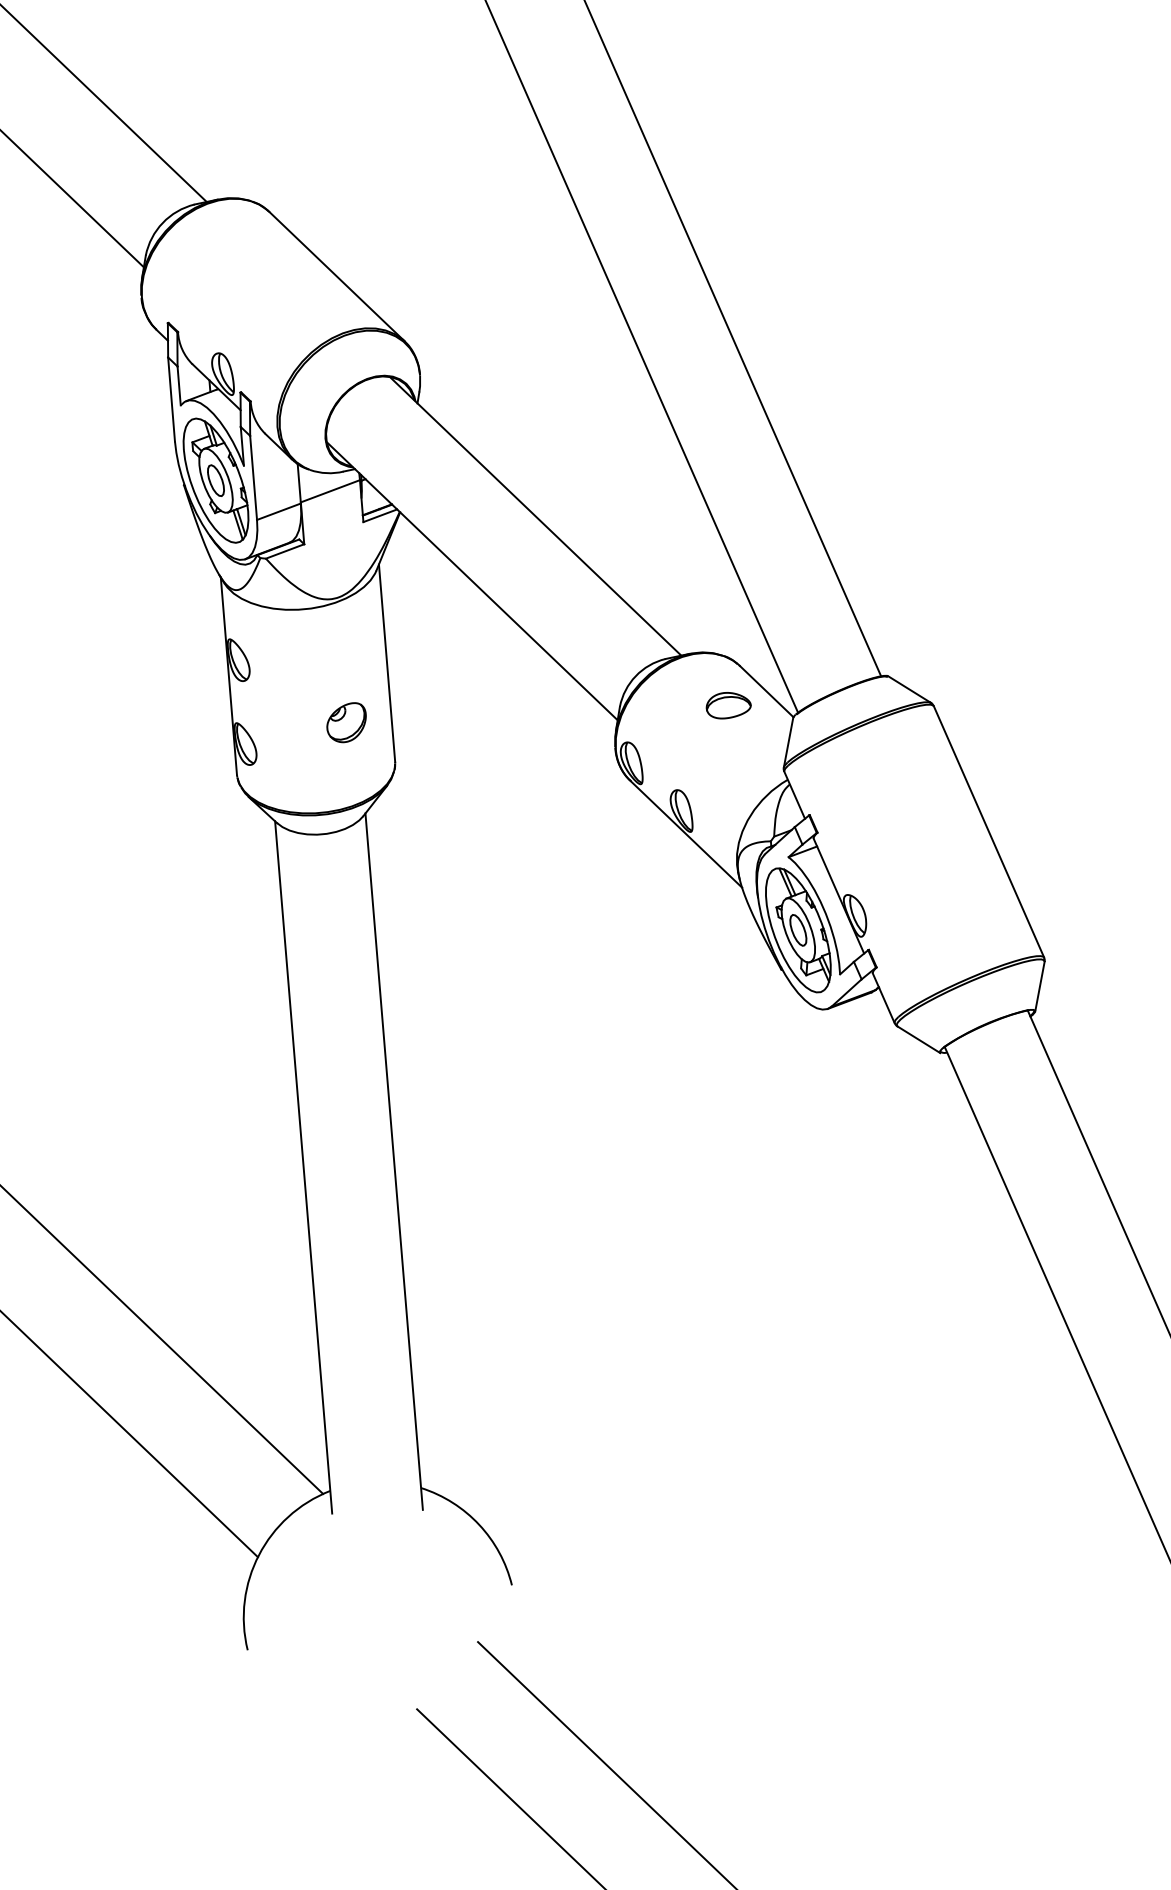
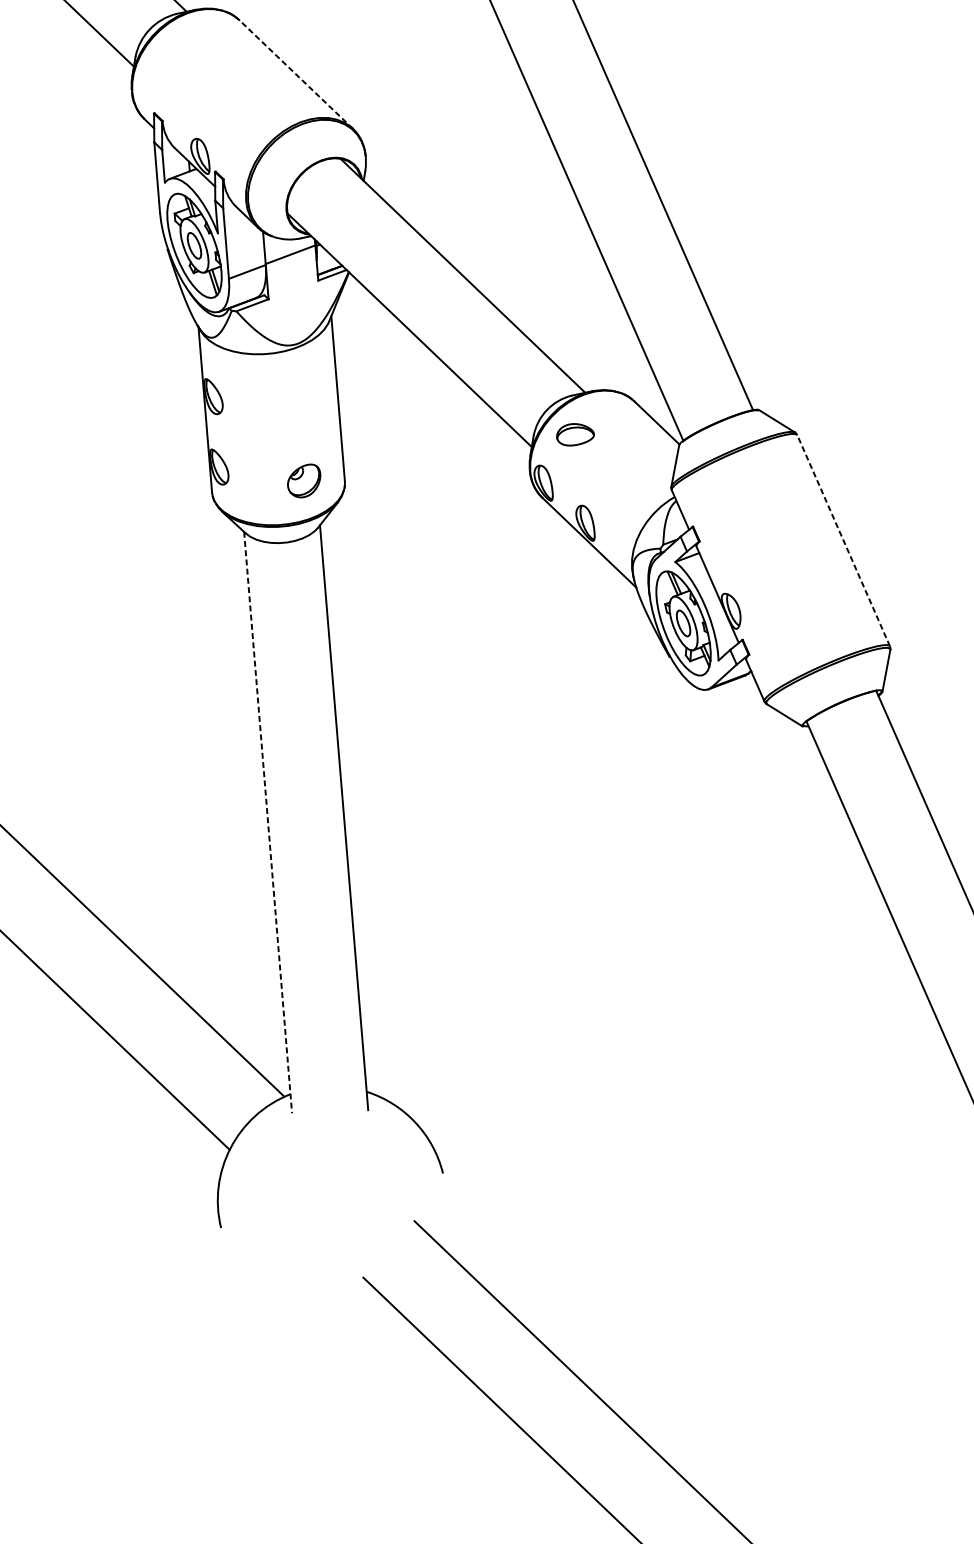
line: (337, 276) -> (296, 74), solid -> dashed
part: (728, 705) -> (575, 434), moved
part: (346, 722) -> (304, 480), moved
line: (988, 831) -> (843, 540), solid -> dashed
line: (303, 1167) -> (267, 822), solid -> dashed

